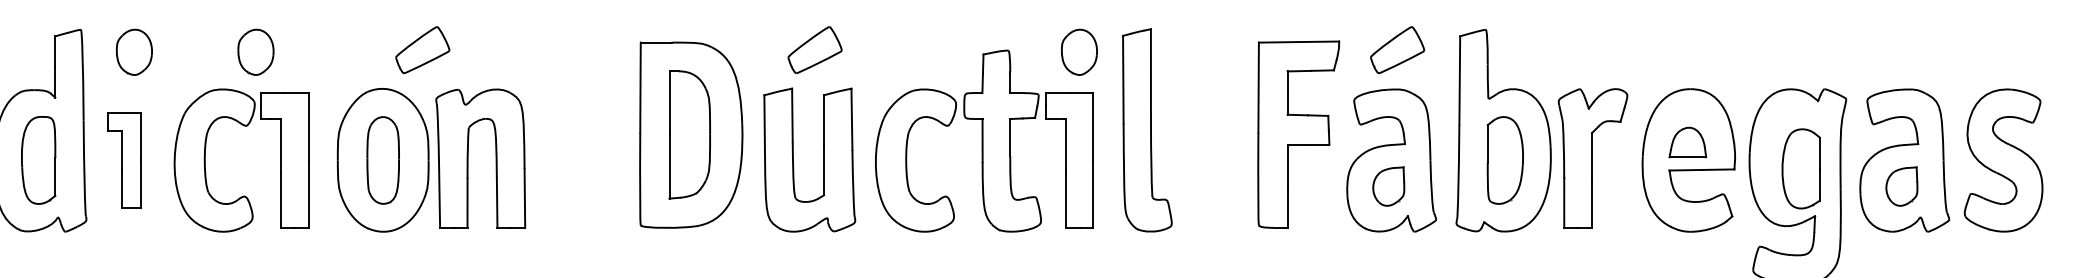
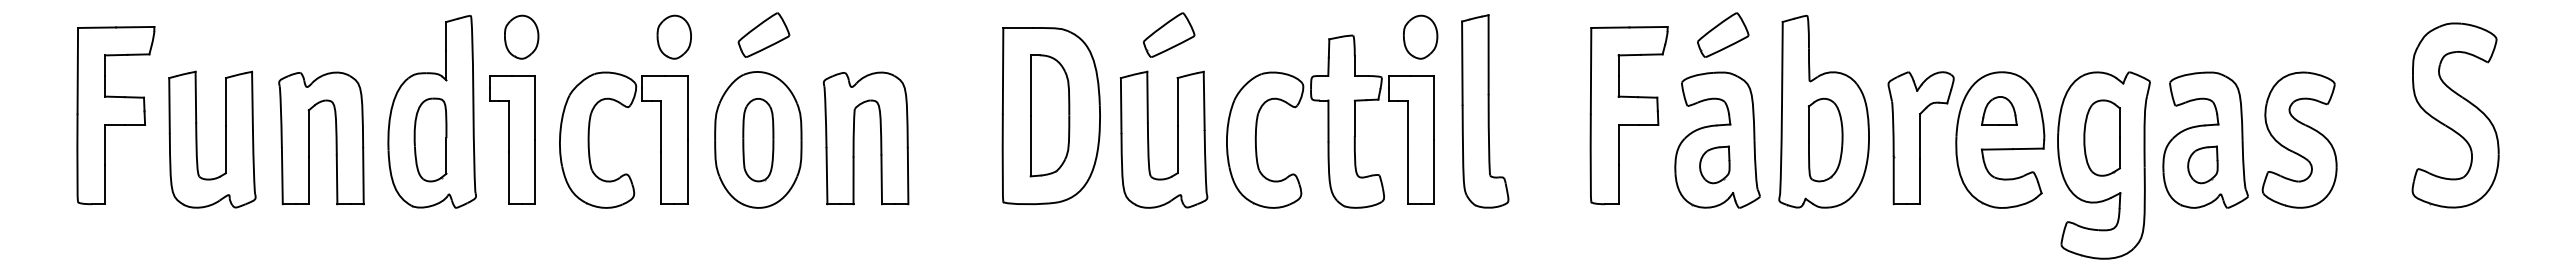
part: (422, 49) -> (763, 34), moved
part: (255, 51) -> (673, 36), moved
part: (1688, 141) -> (1999, 110), moved
part: (468, 158) -> (854, 138), moved
part: (1592, 158) -> (1920, 138), moved
part: (124, 159) -> (512, 139), size x1.43
part: (1800, 168) -> (2101, 137), moved

